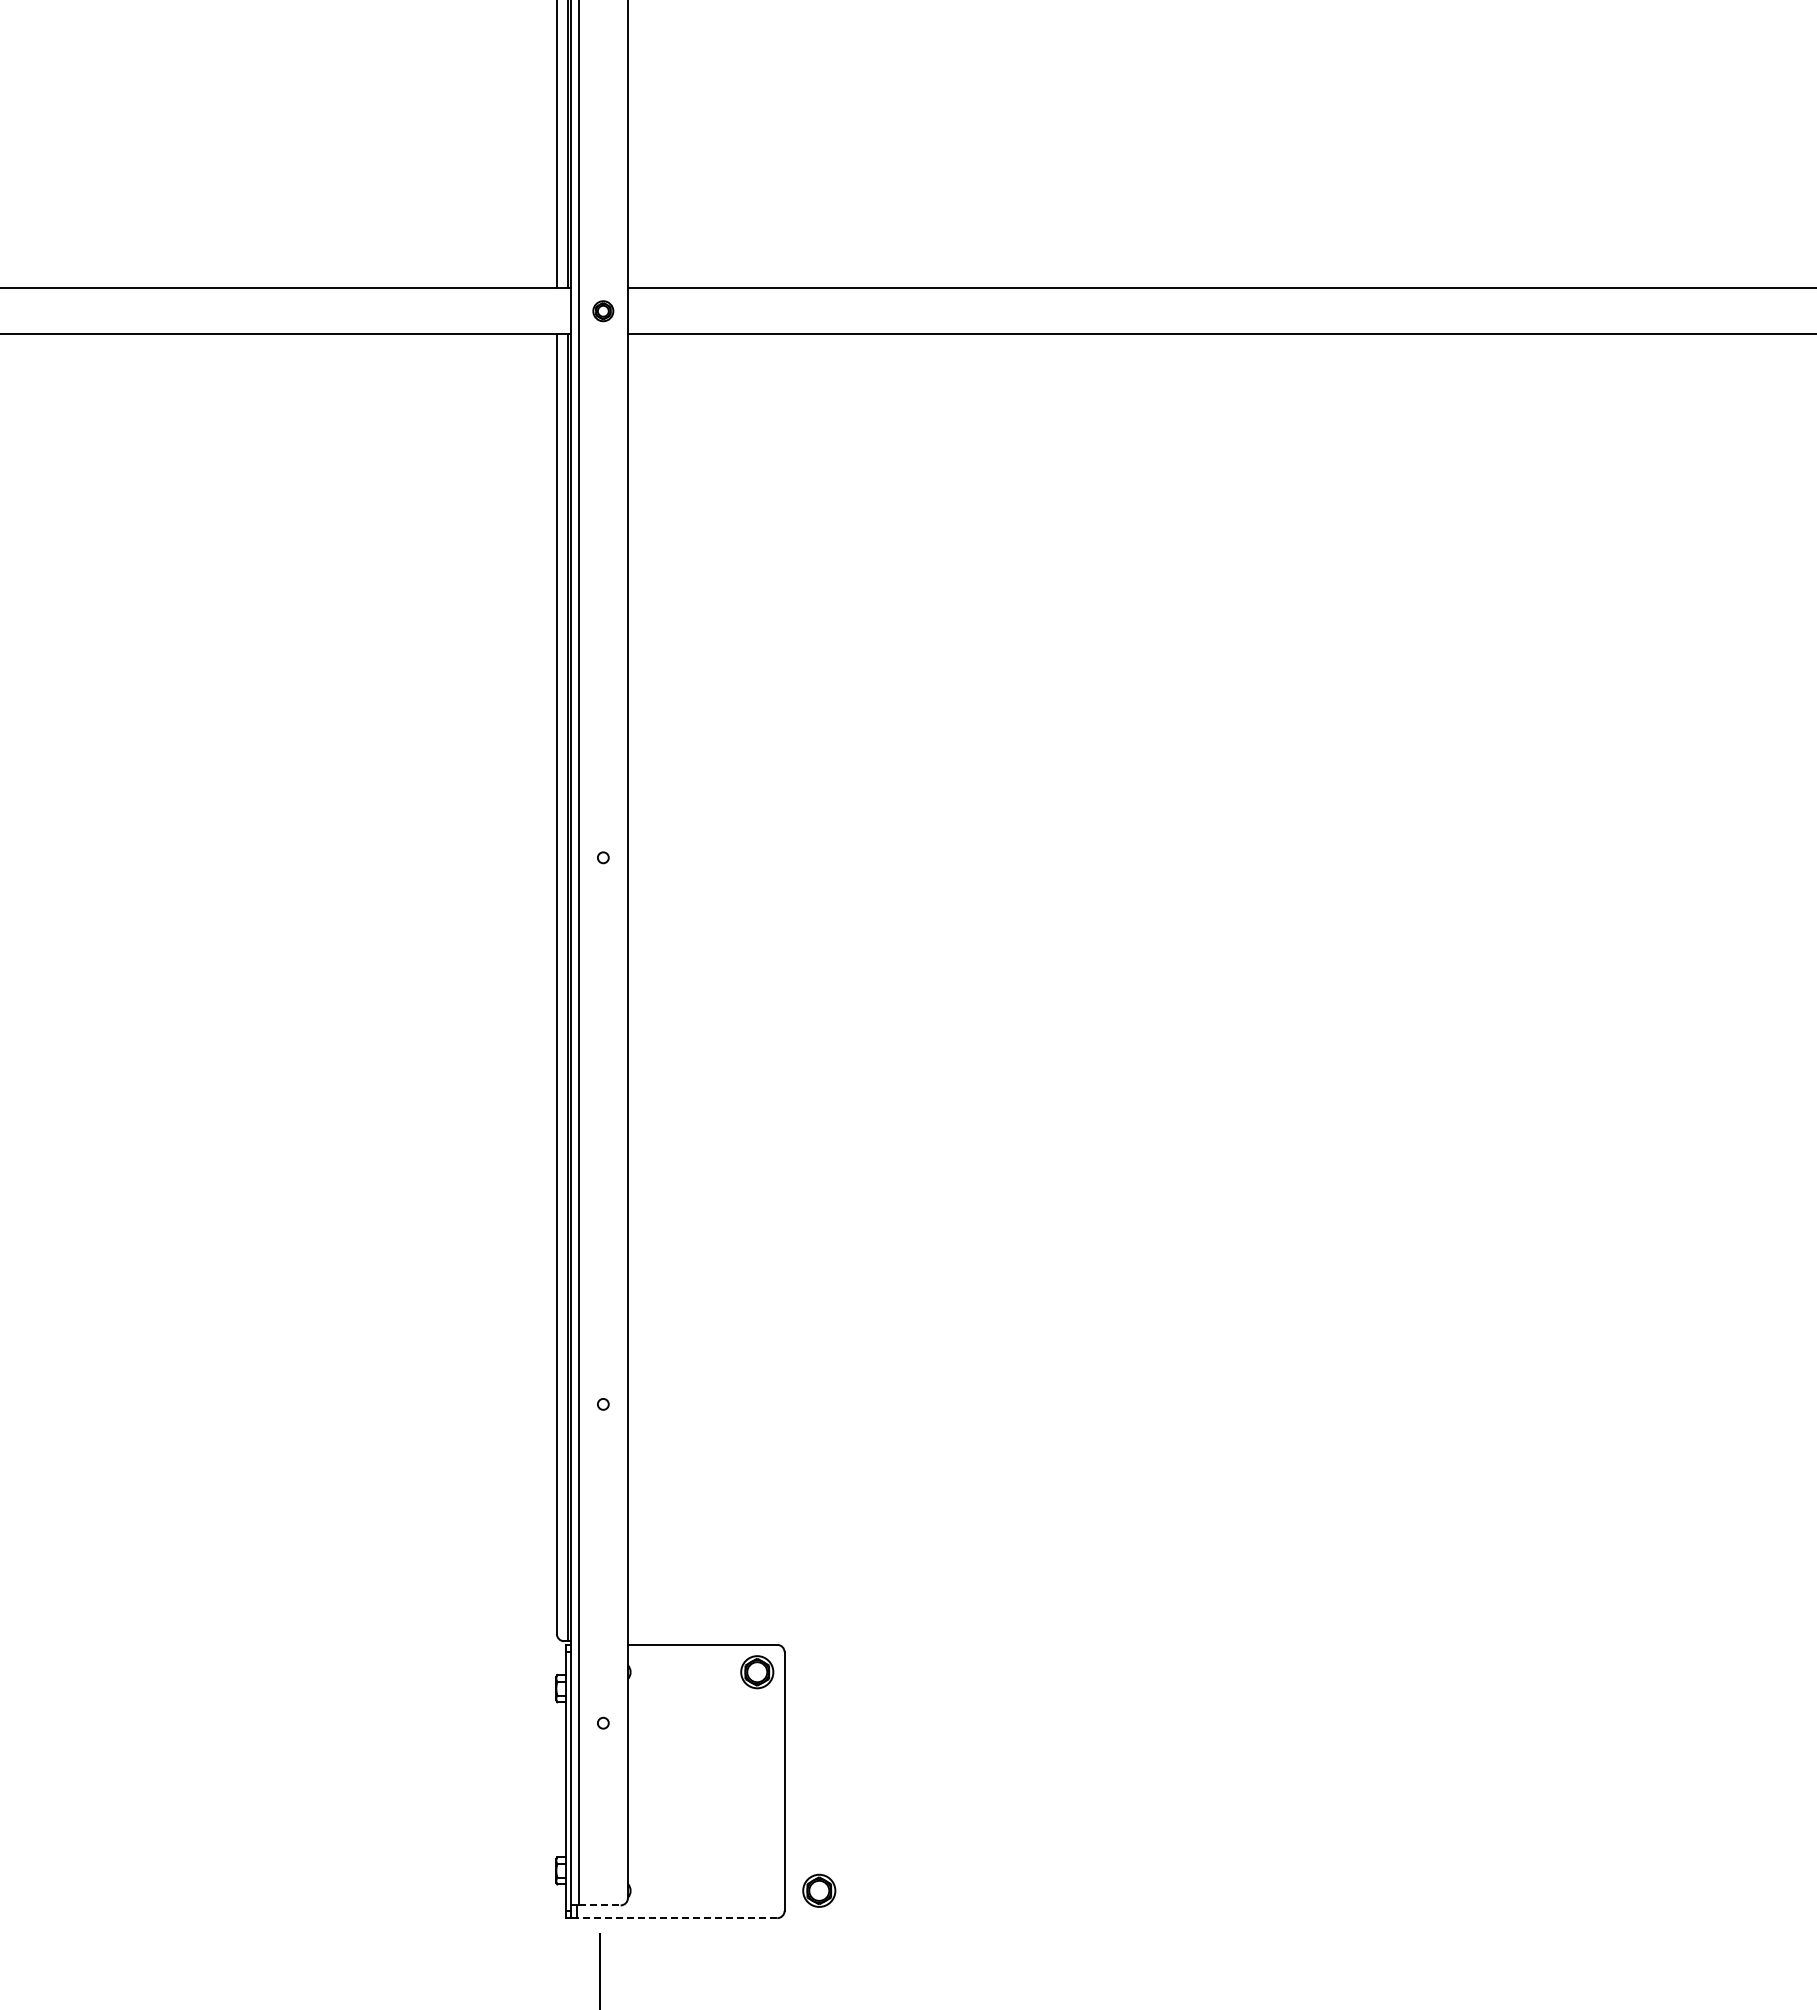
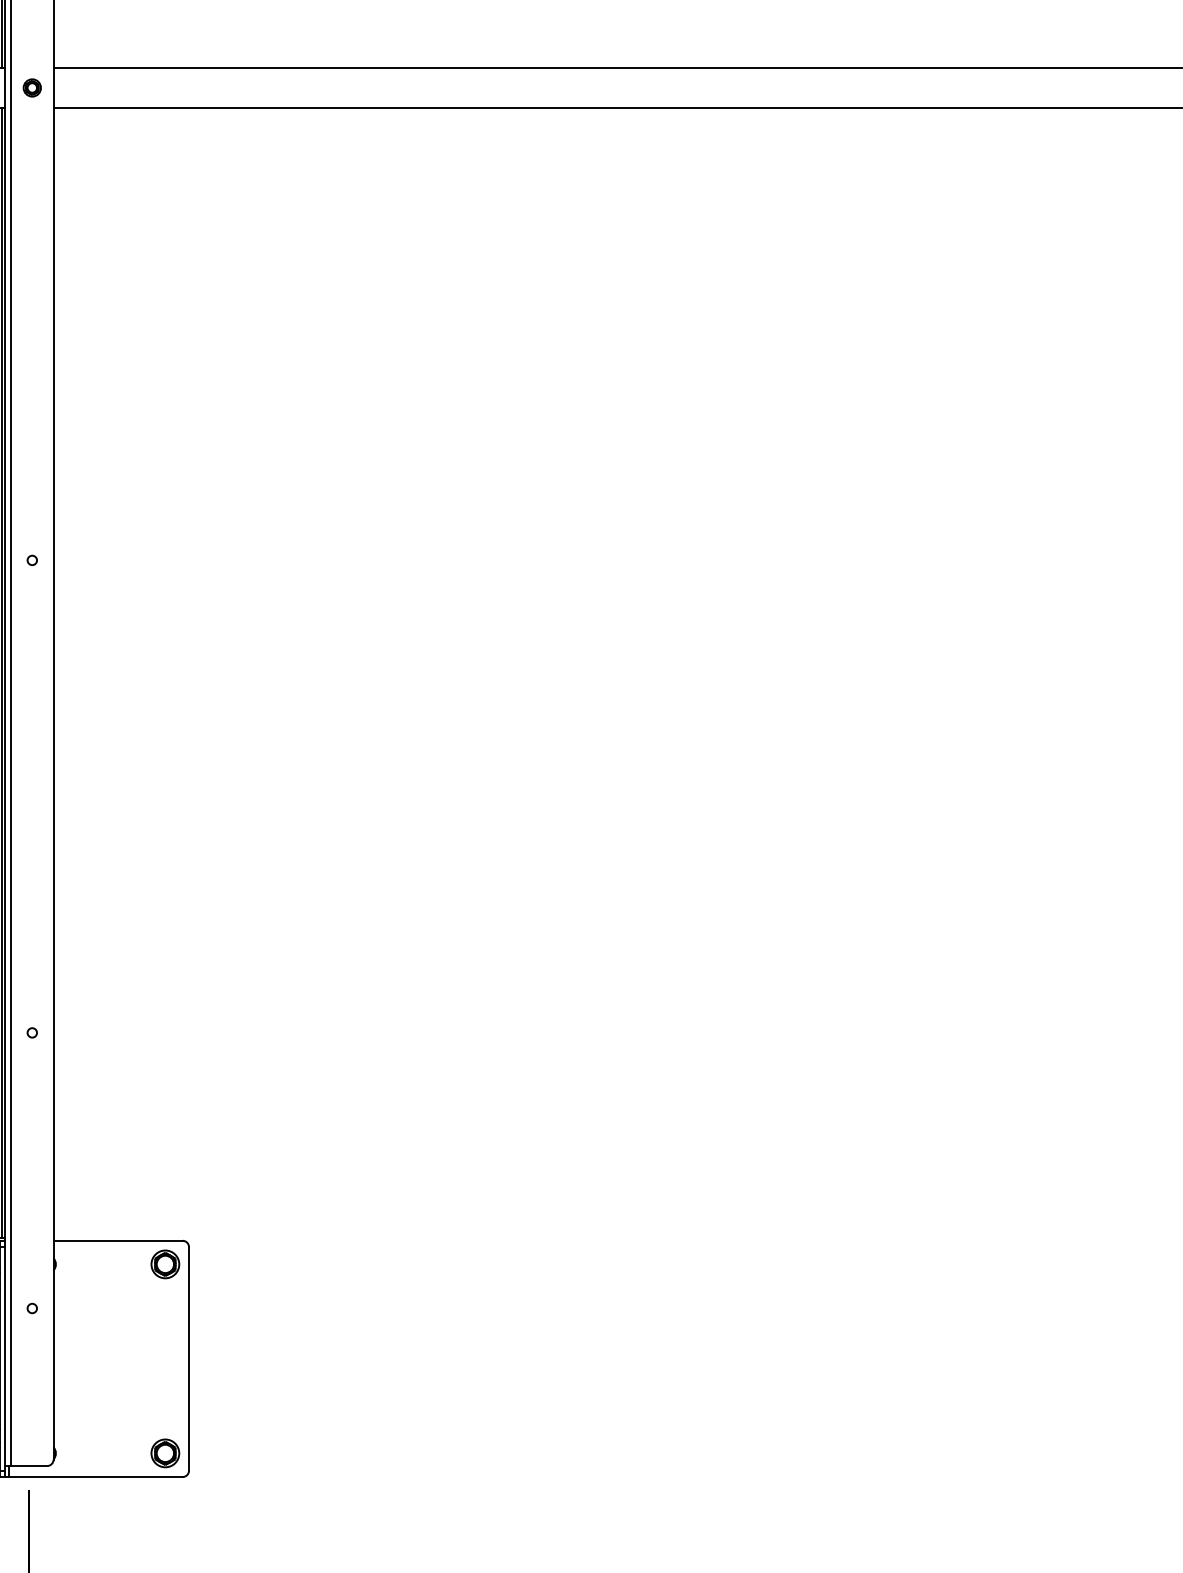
part: (819, 1890) -> (165, 1453), moved
line: (599, 1905) -> (29, 1466), dashed -> solid
line: (676, 1918) -> (95, 1477), dashed -> solid

